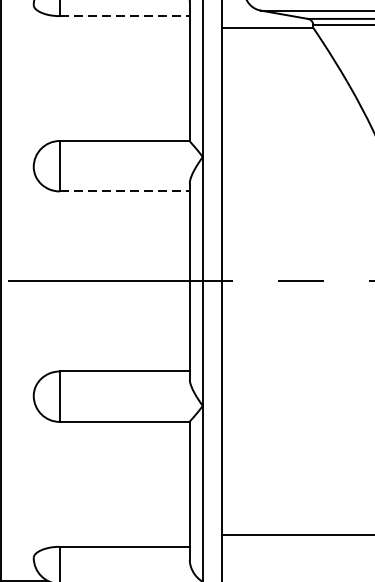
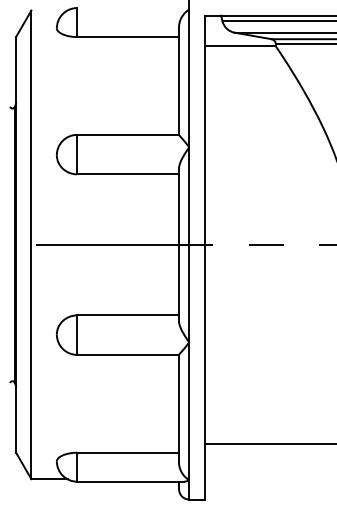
line: (125, 16) -> (128, 37), dashed -> solid
line: (125, 191) -> (128, 174), dashed -> solid

